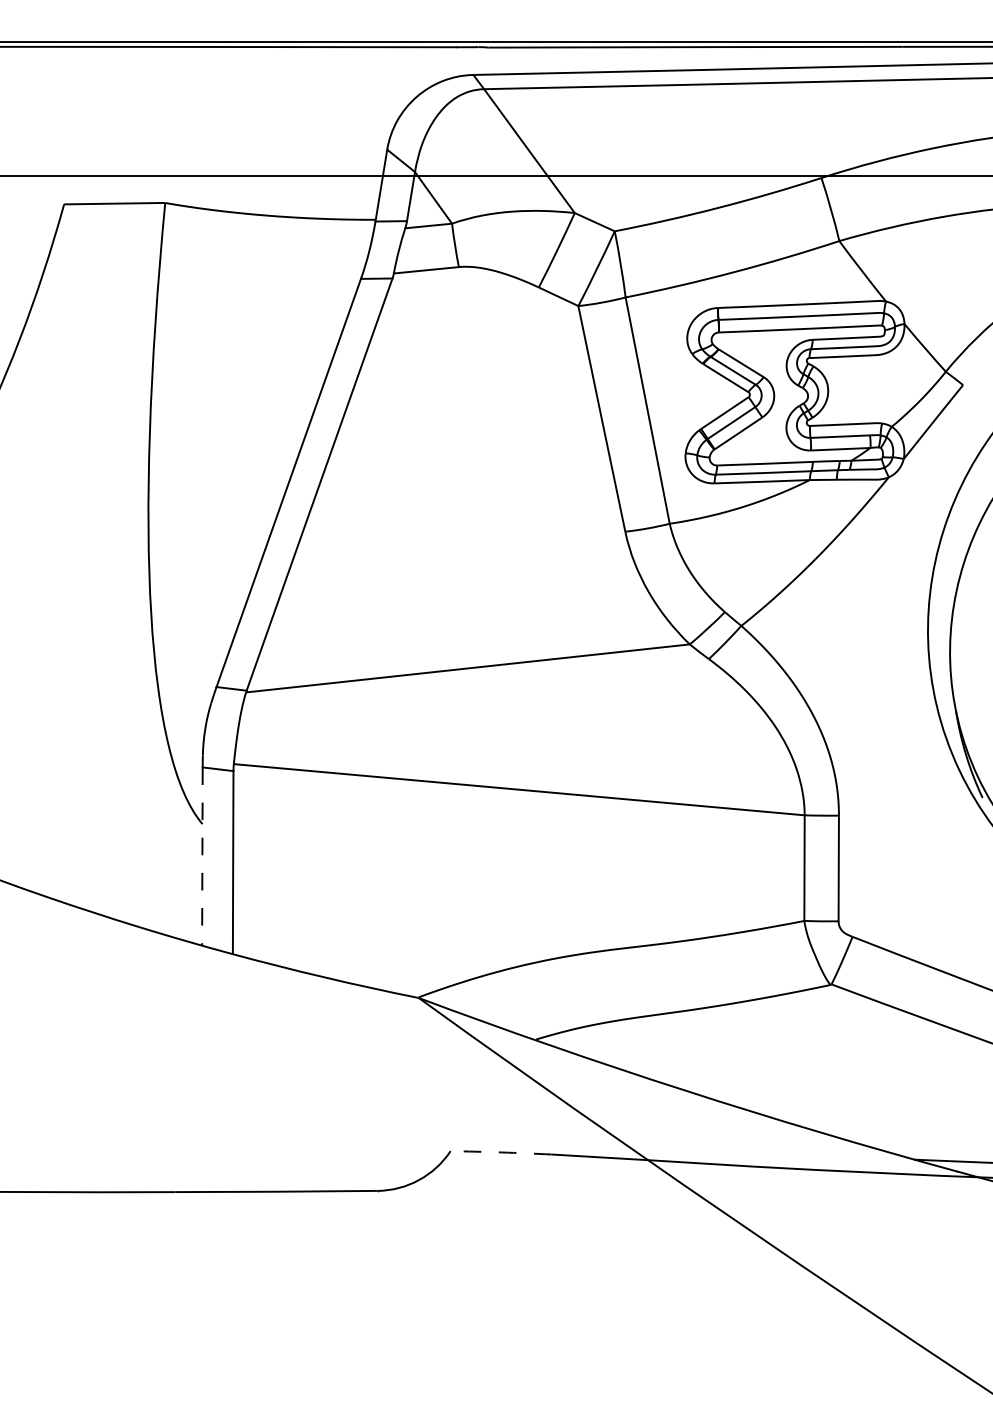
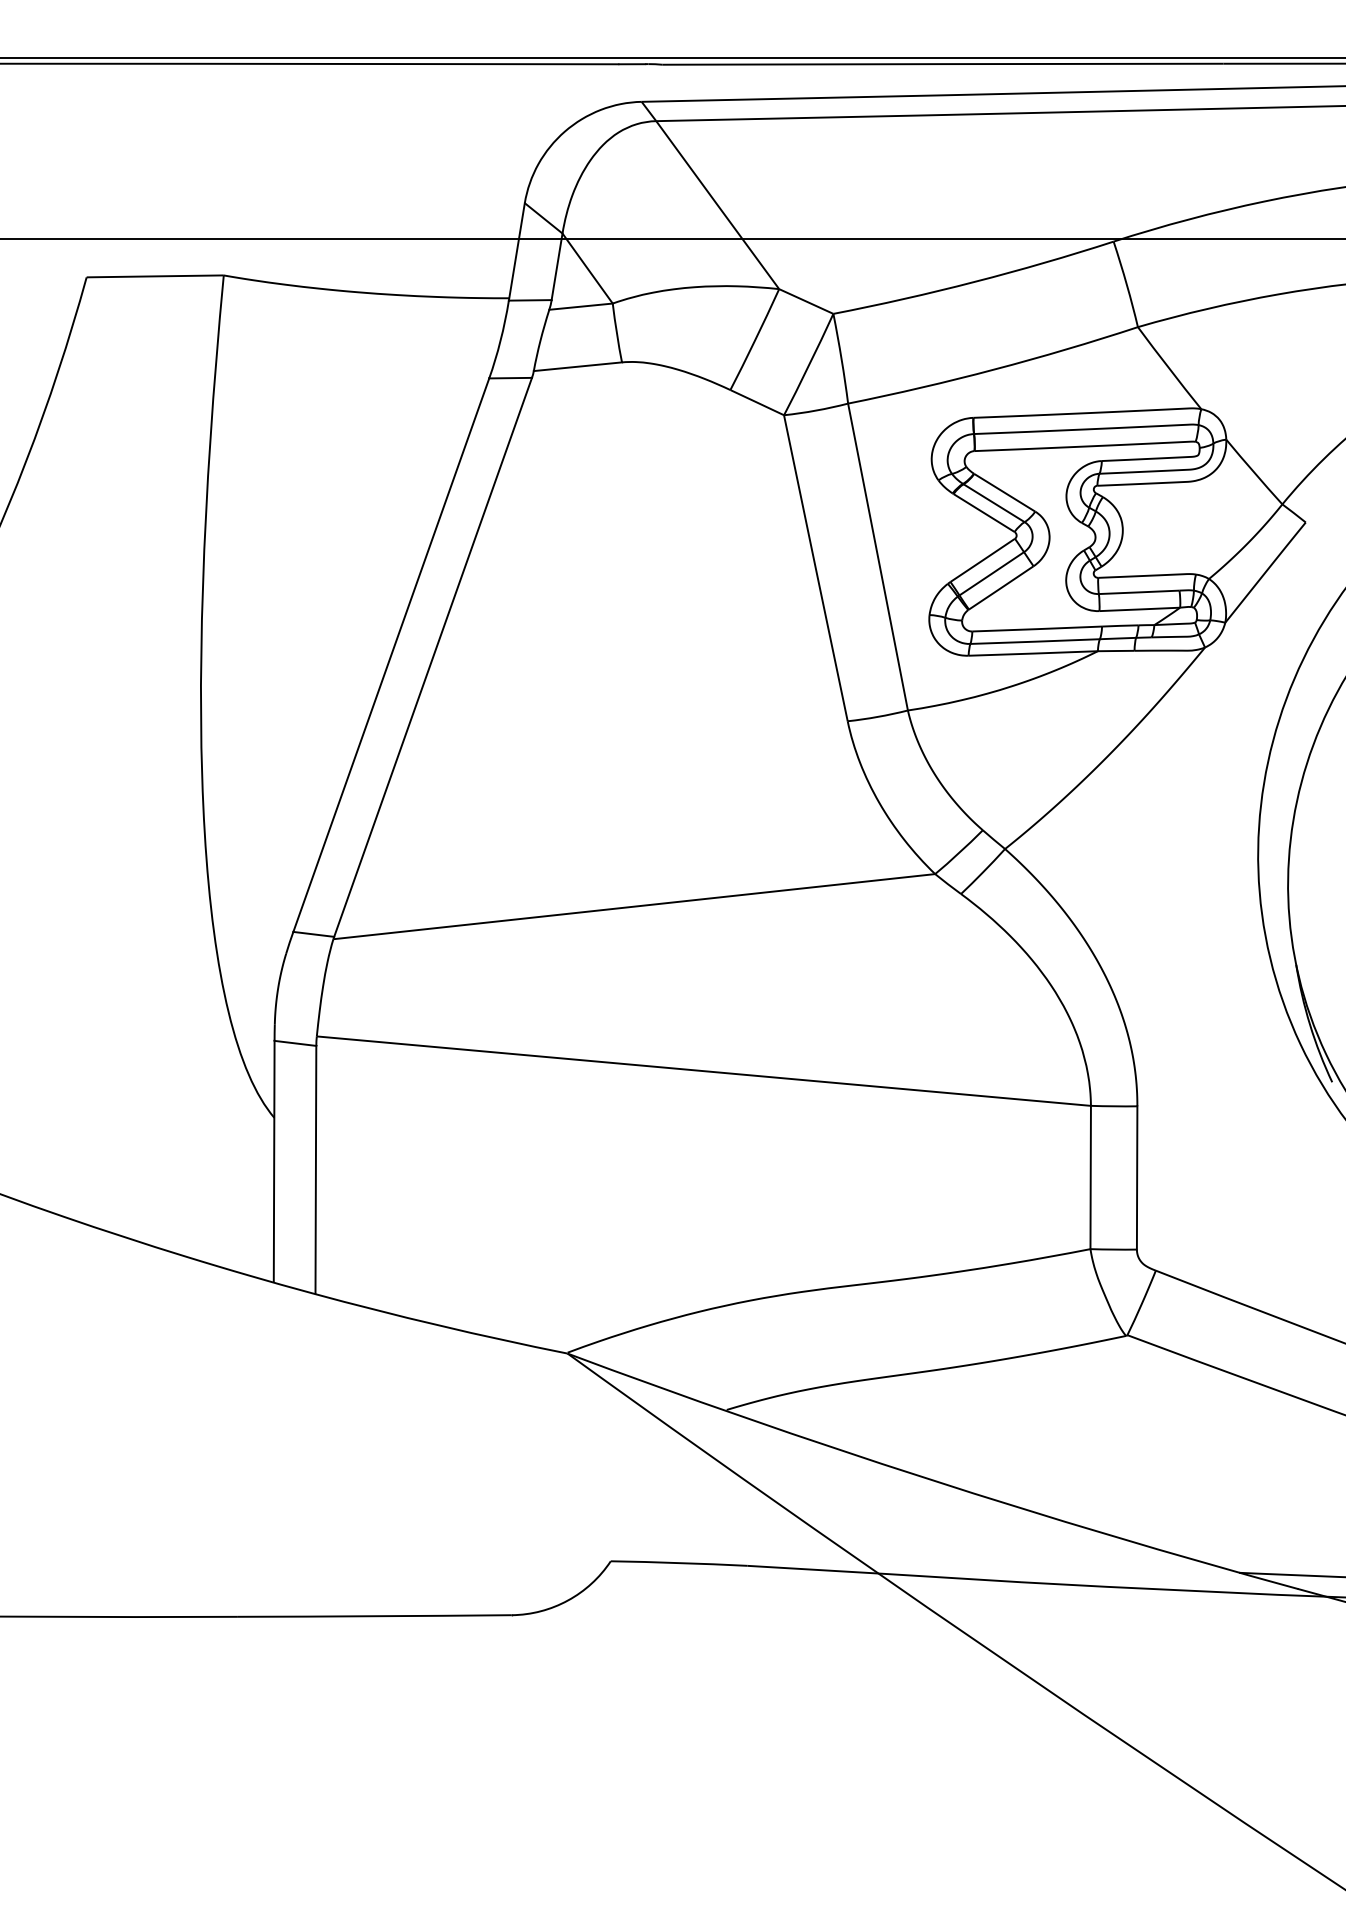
line: (202, 856) -> (274, 1161), dashed -> solid
arc: (501, 1152) -> (679, 1563), dashed -> solid

